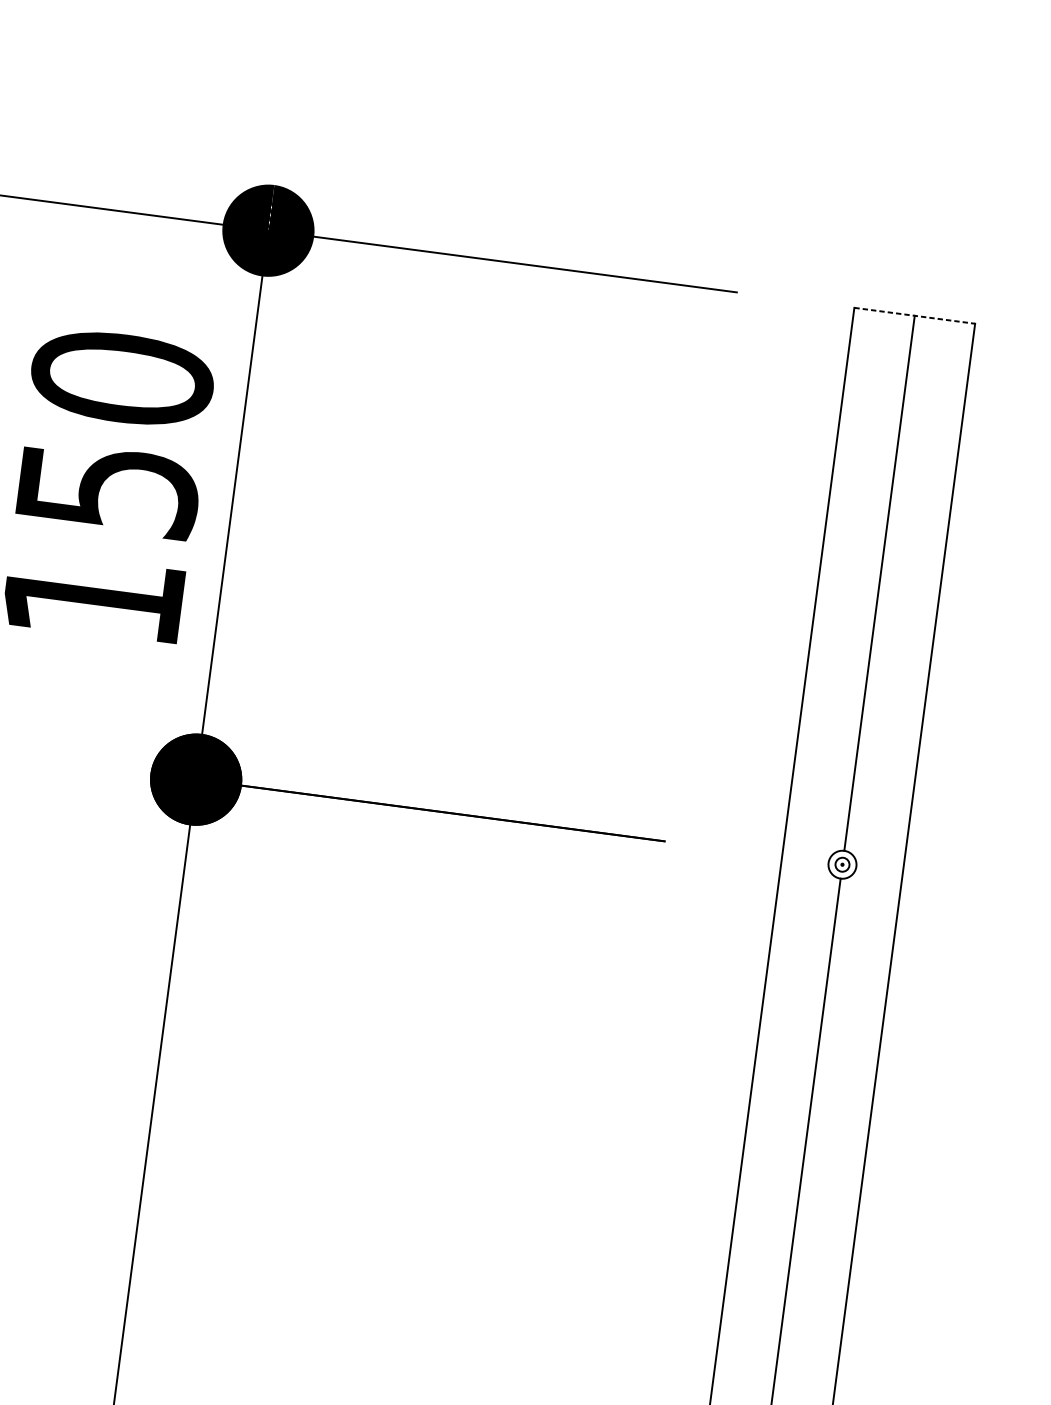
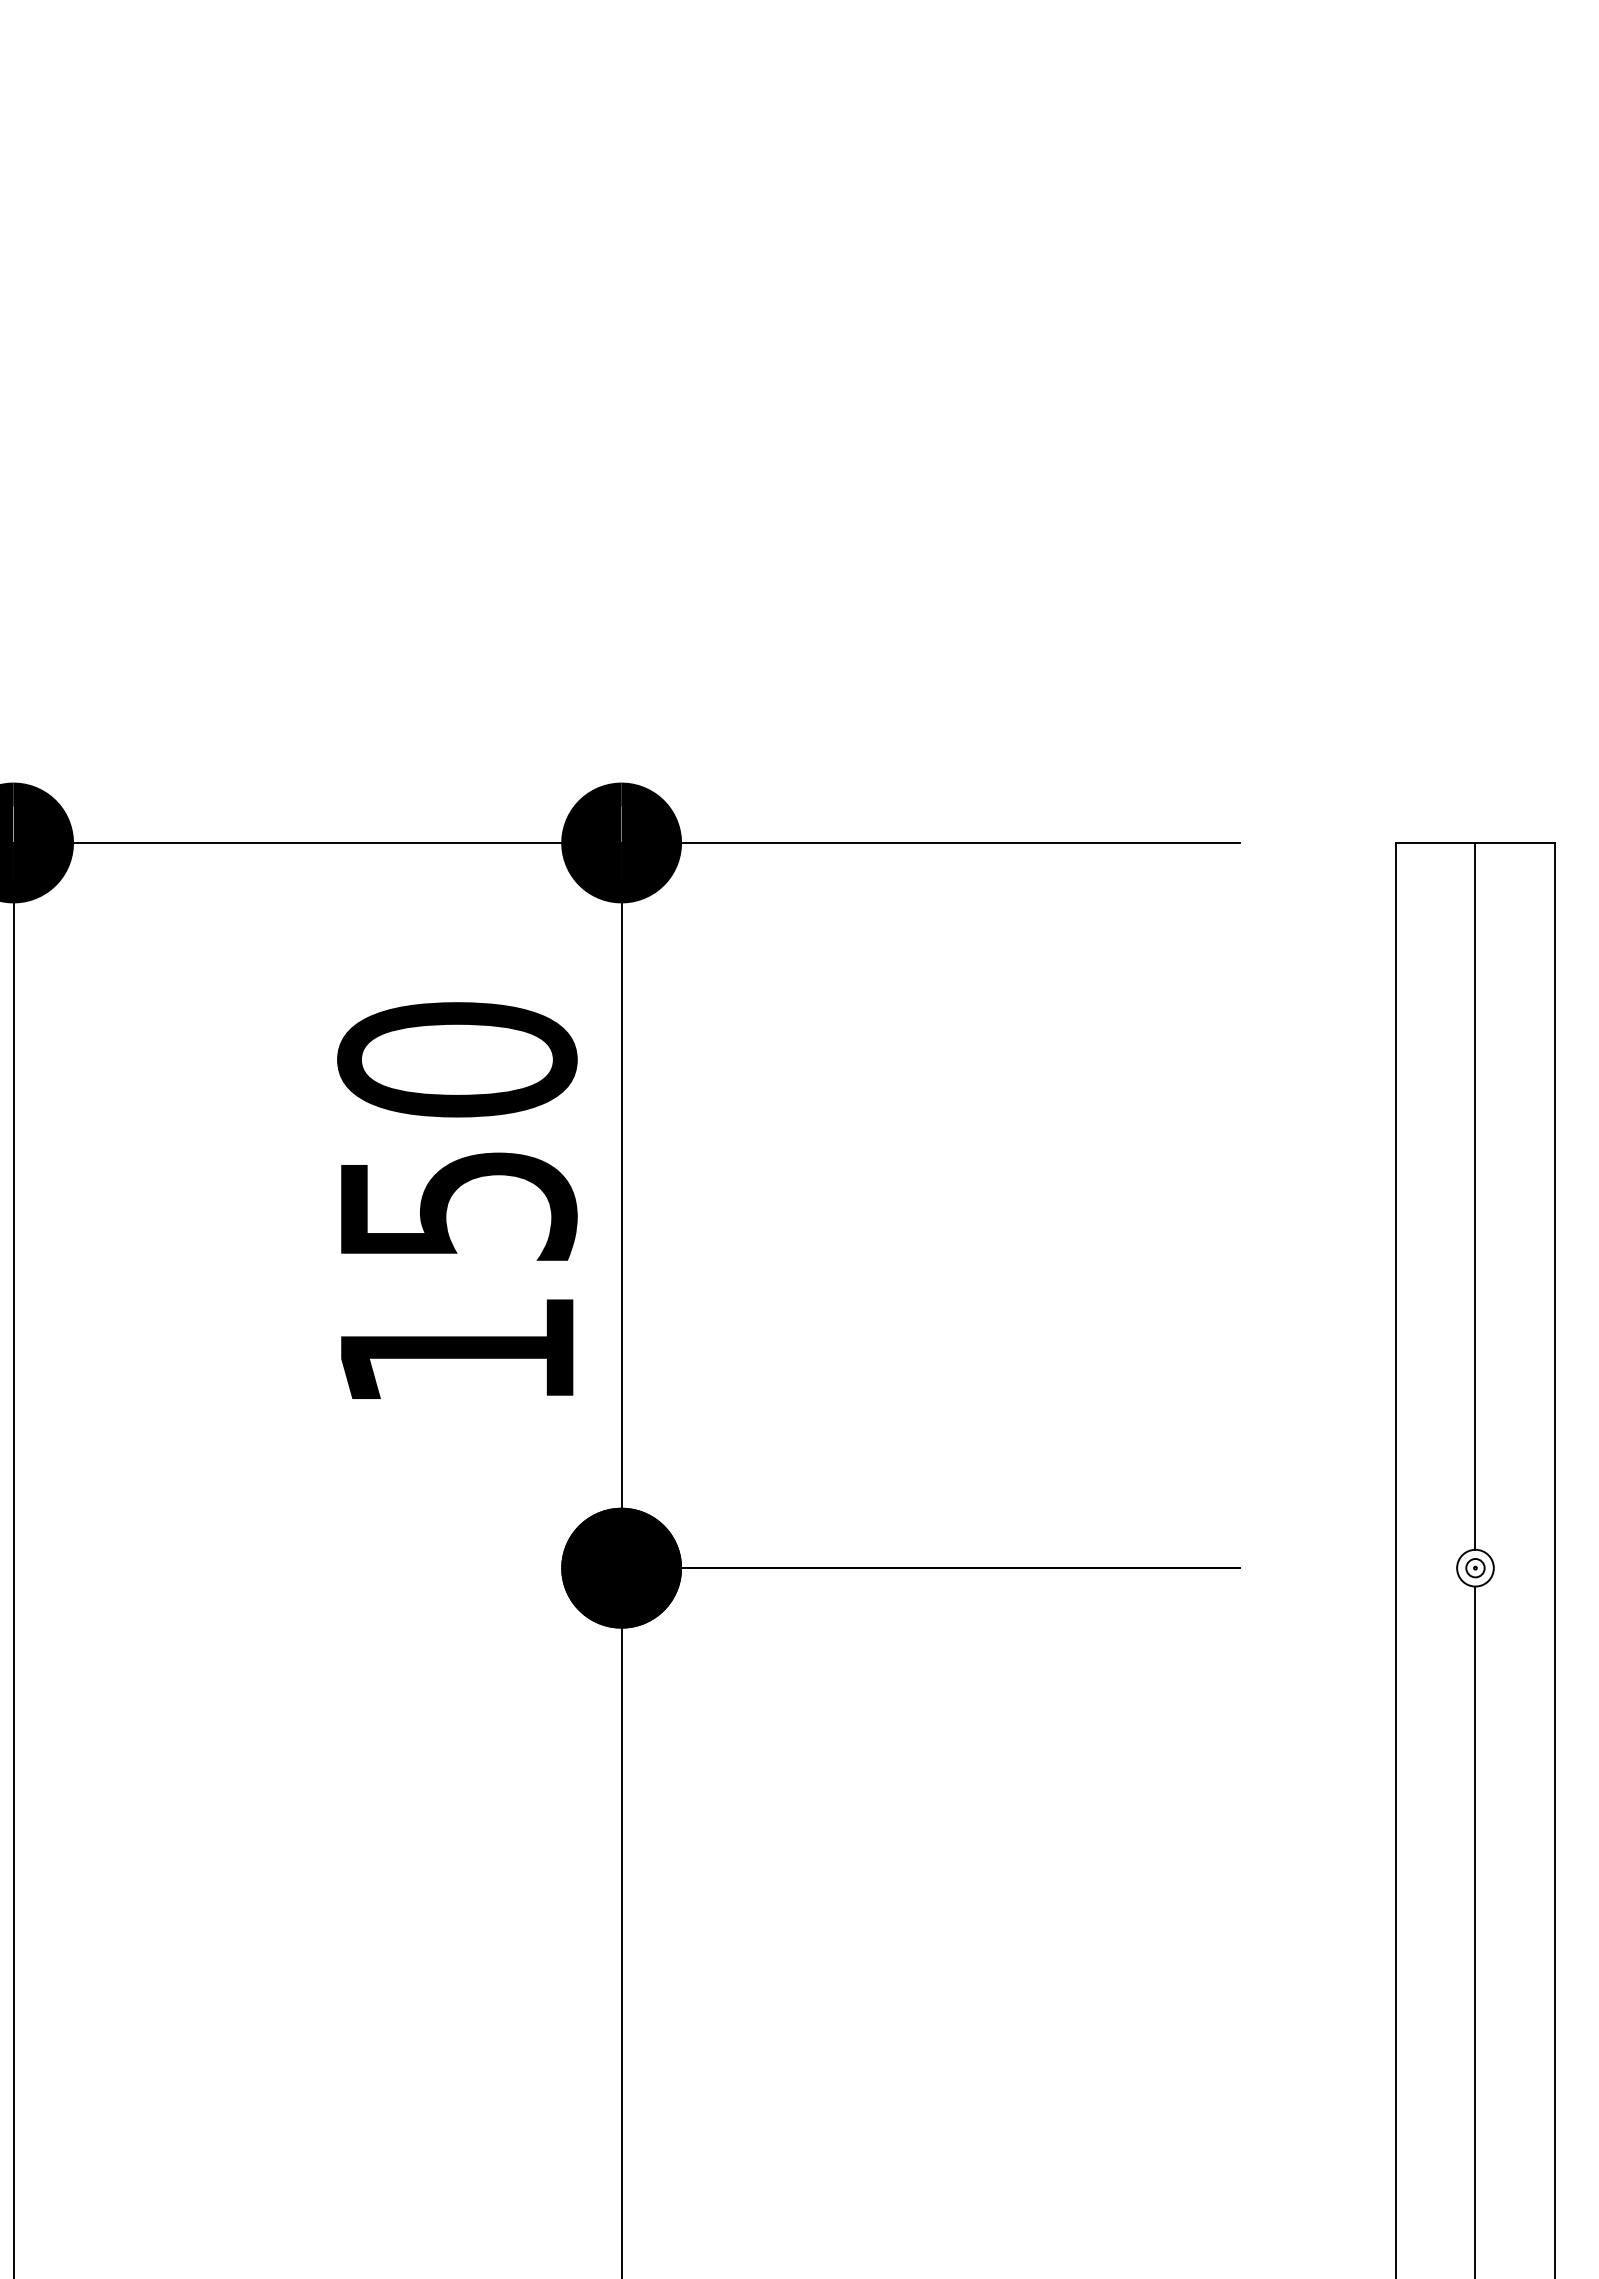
line: (914, 315) -> (1475, 842), dashed -> solid

